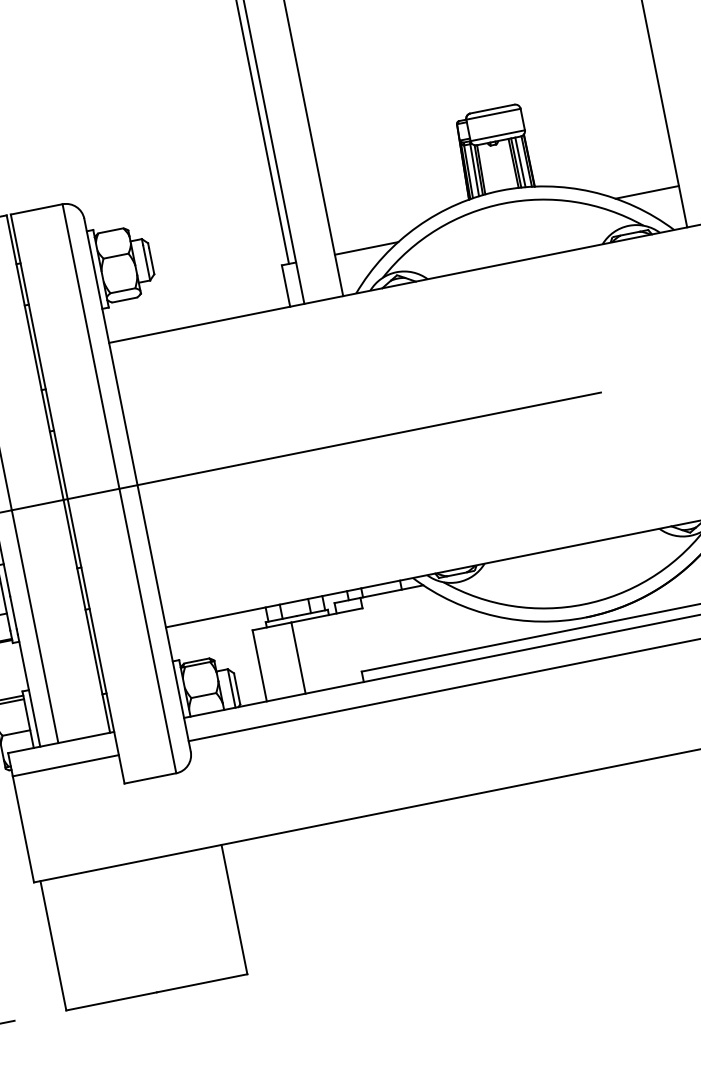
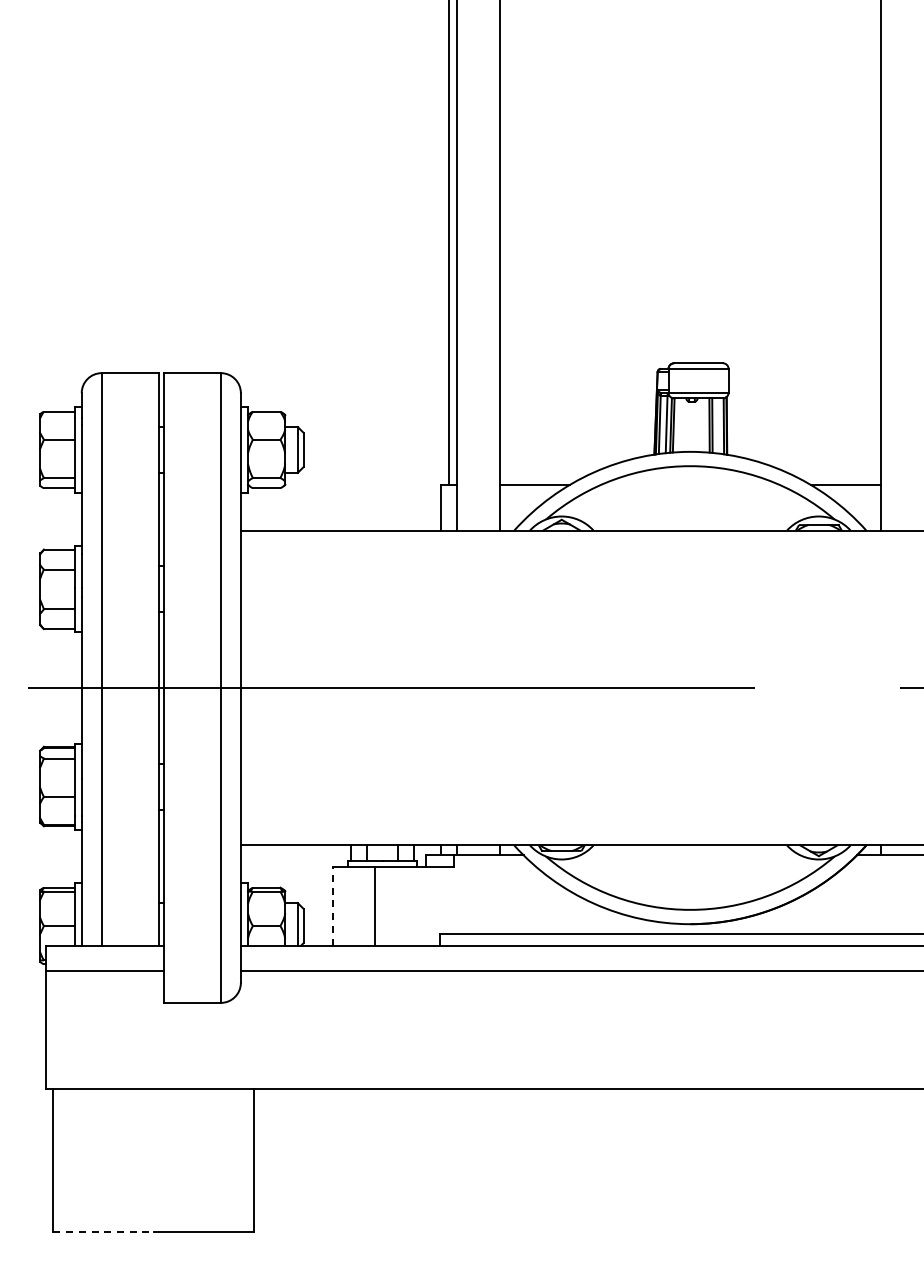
line: (519, 162) -> (716, 425), removed
line: (259, 665) -> (332, 905), solid -> dashed
line: (111, 1001) -> (103, 1231), solid -> dashed

